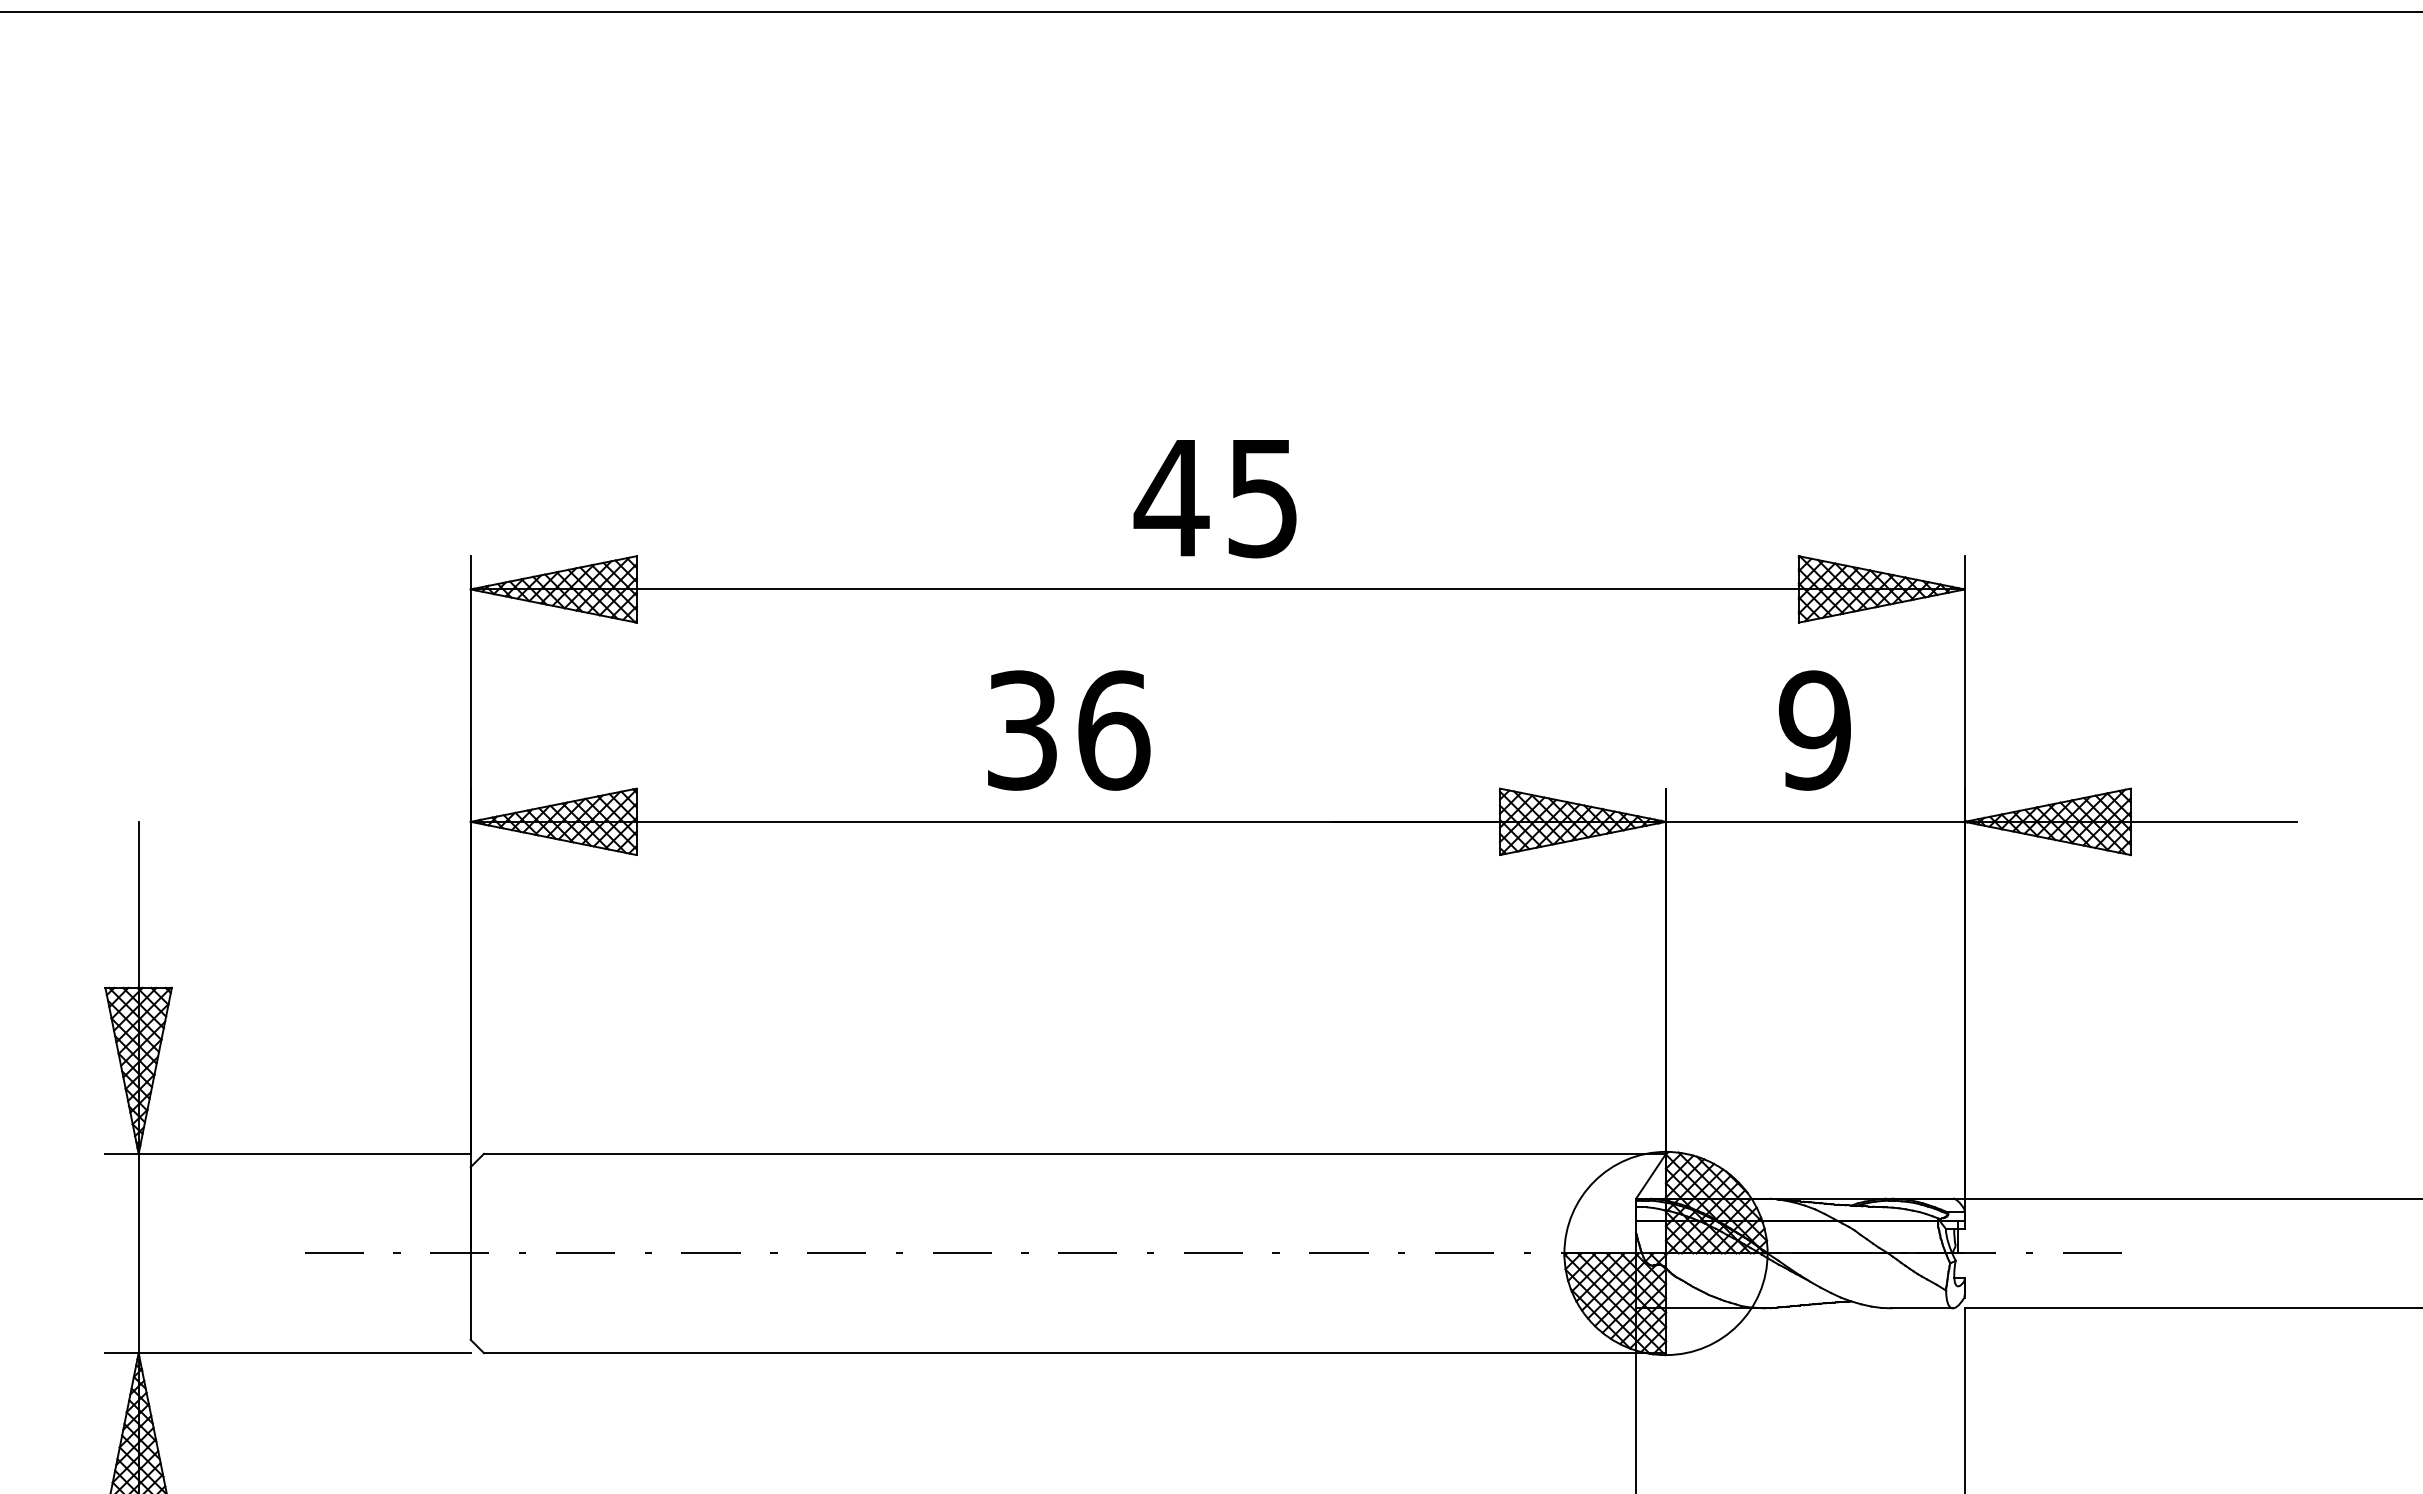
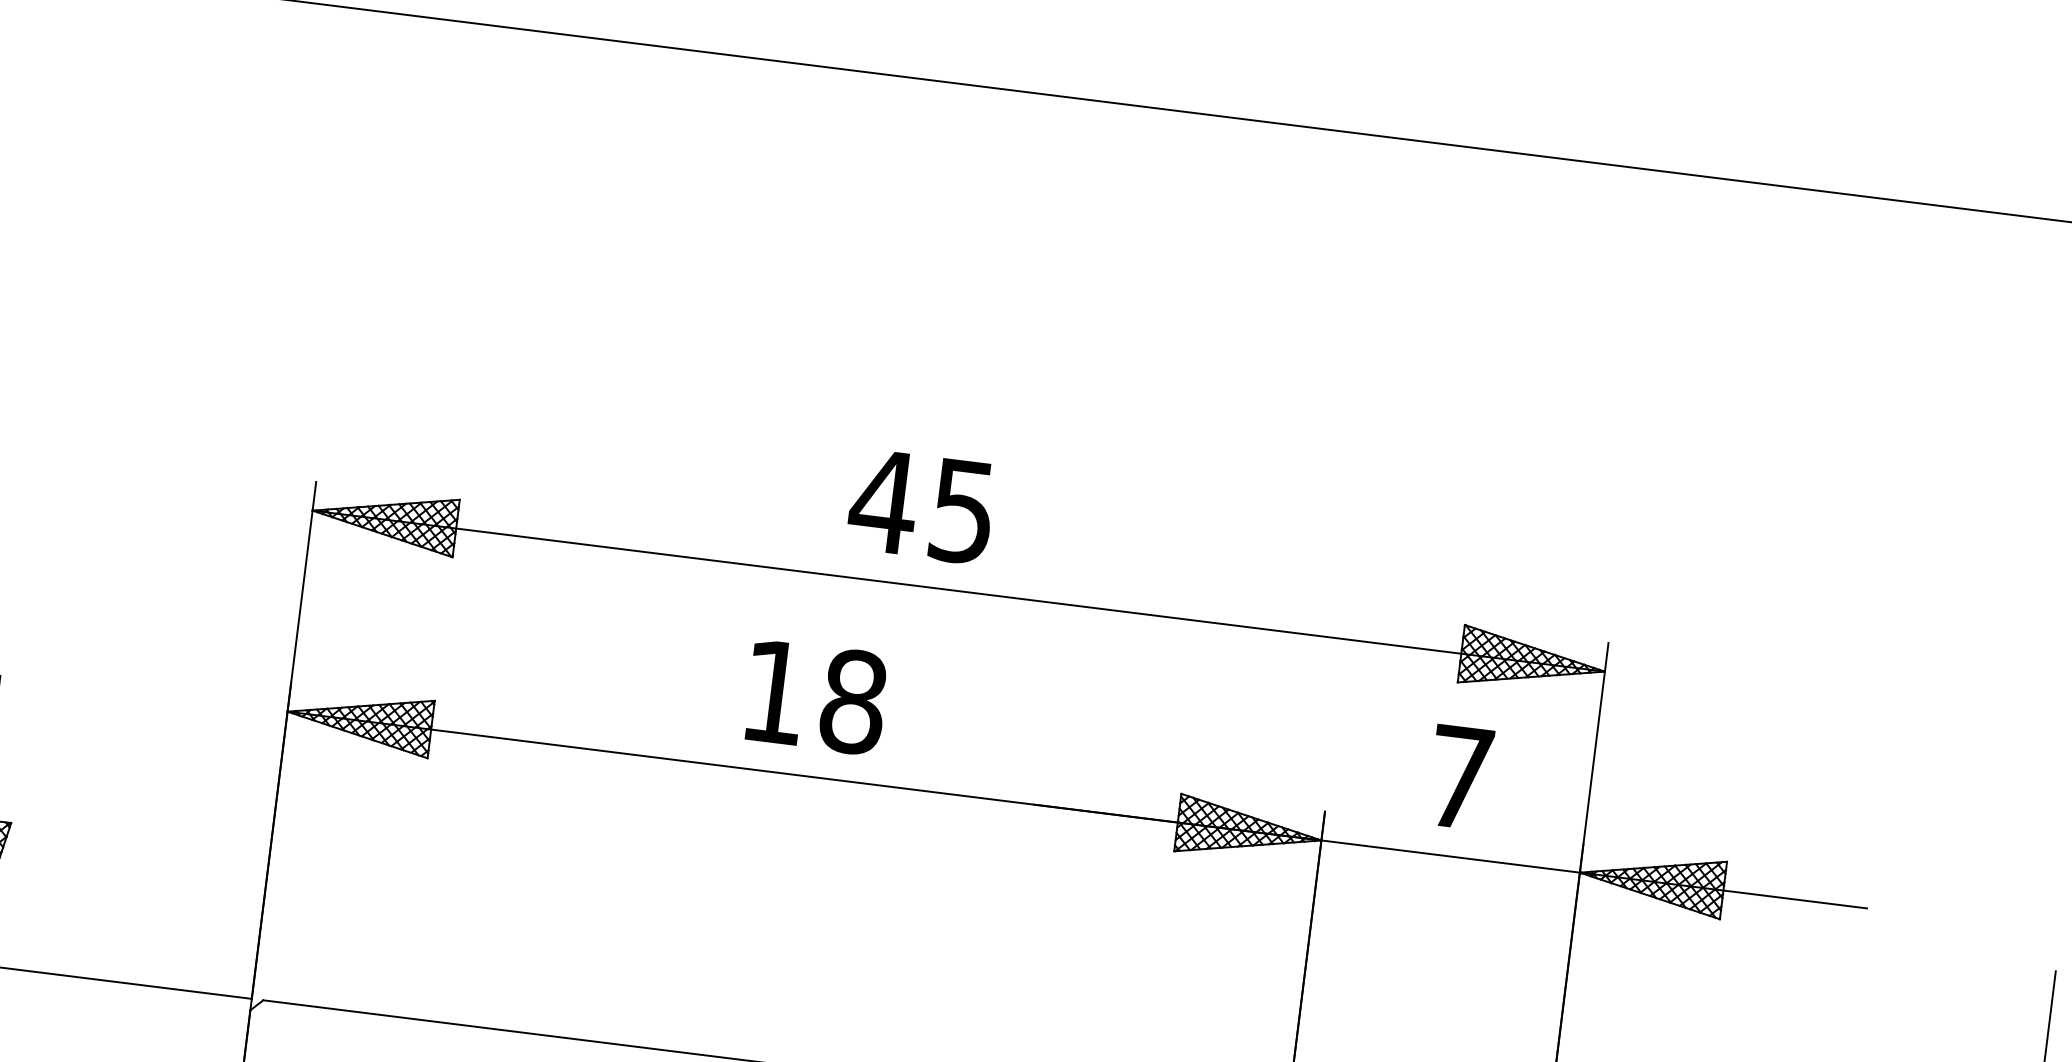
text: (1214, 499) -> (920, 507), moved
text: (1069, 730) -> (815, 697), 36 -> 18
text: (1814, 730) -> (1459, 777), 9 -> 7

